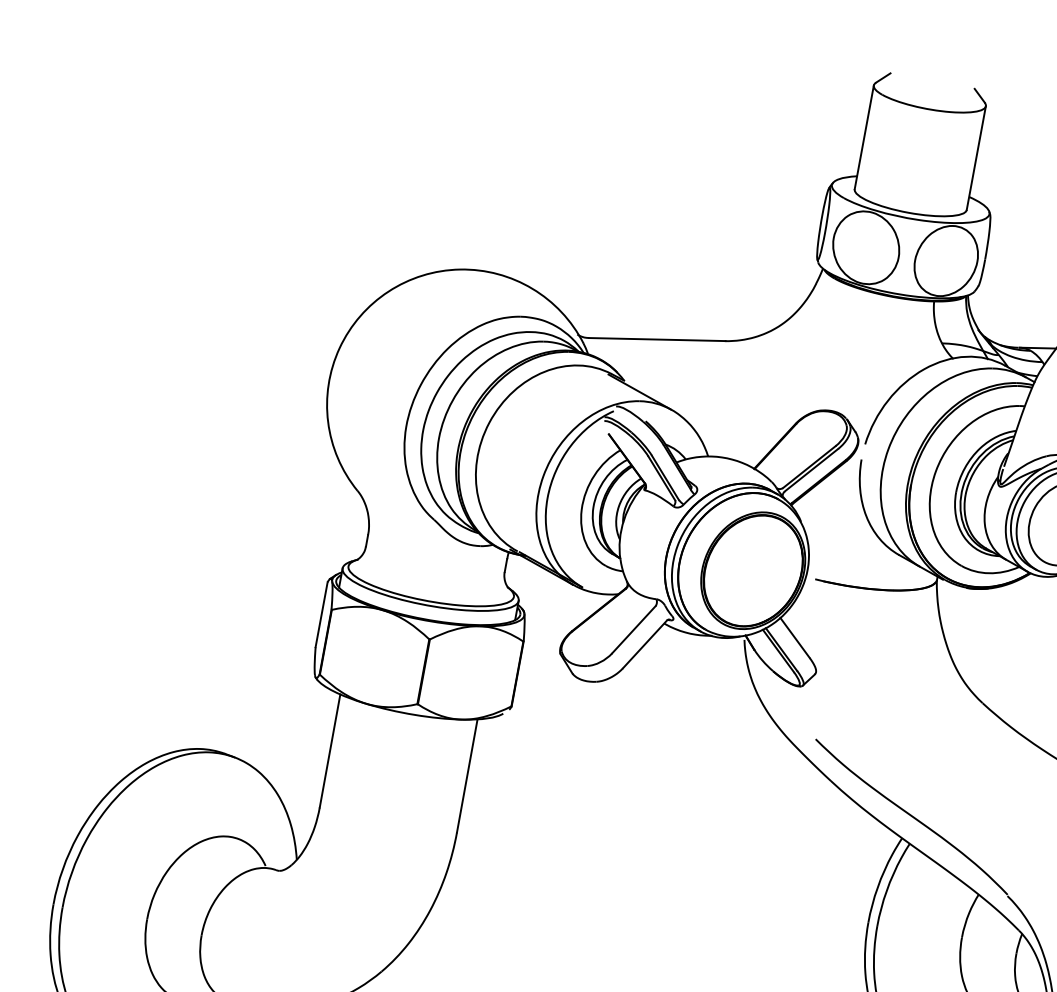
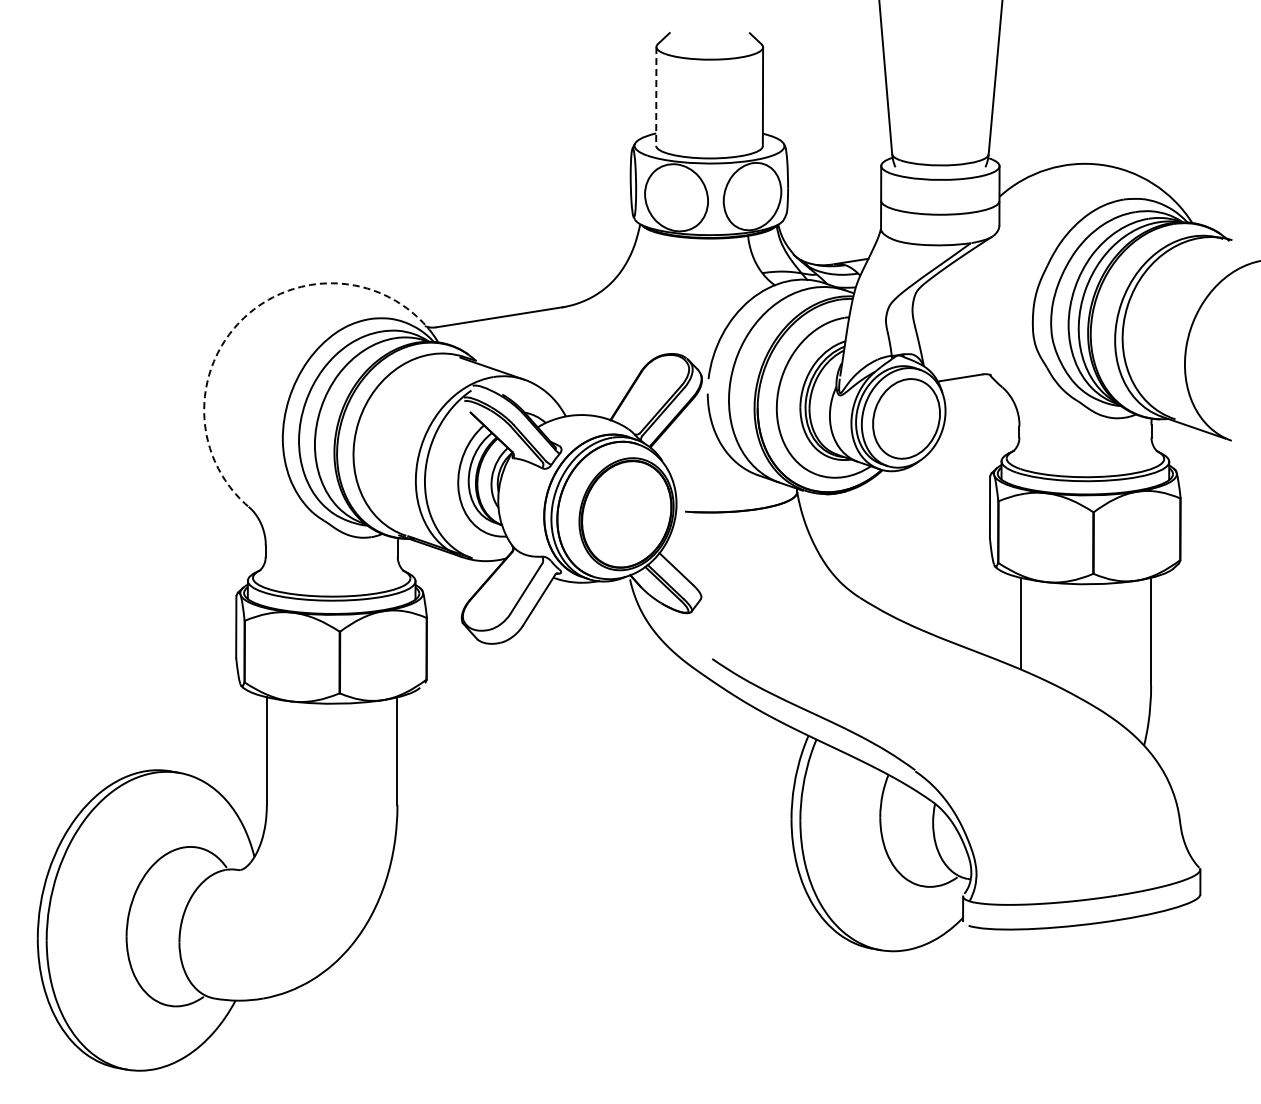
line: (864, 137) -> (656, 96), solid -> dashed
arc: (388, 291) -> (243, 318), solid -> dashed

